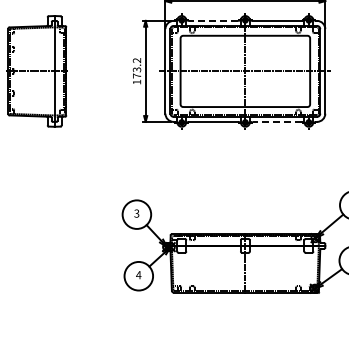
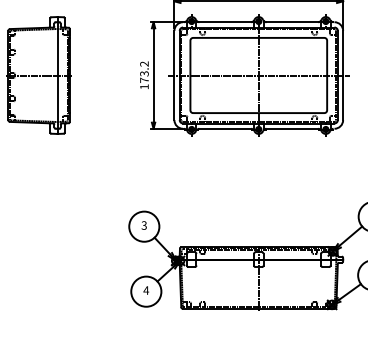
line: (213, 20) -> (225, 21), dashed -> solid
line: (276, 121) -> (291, 128), dashed -> solid

